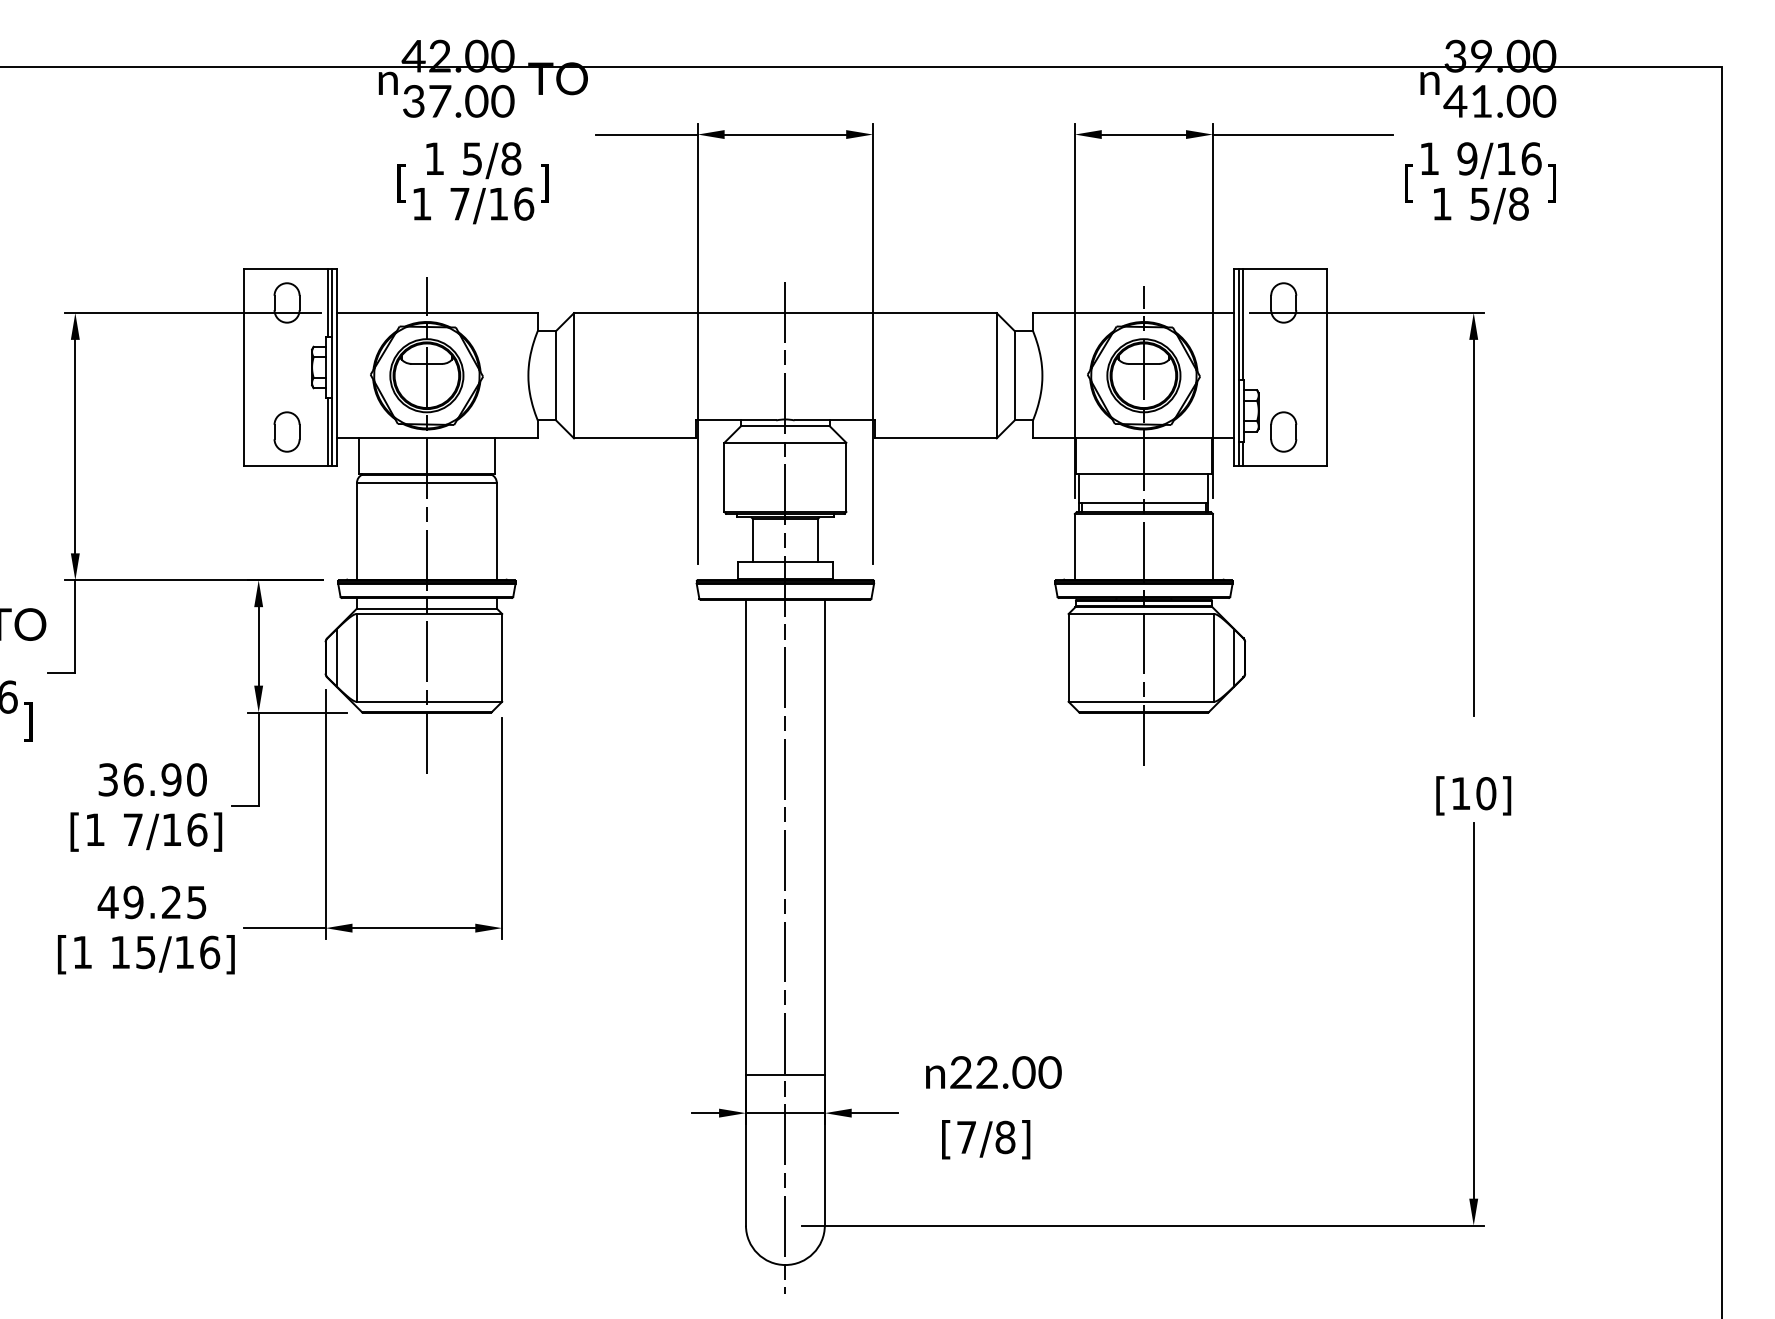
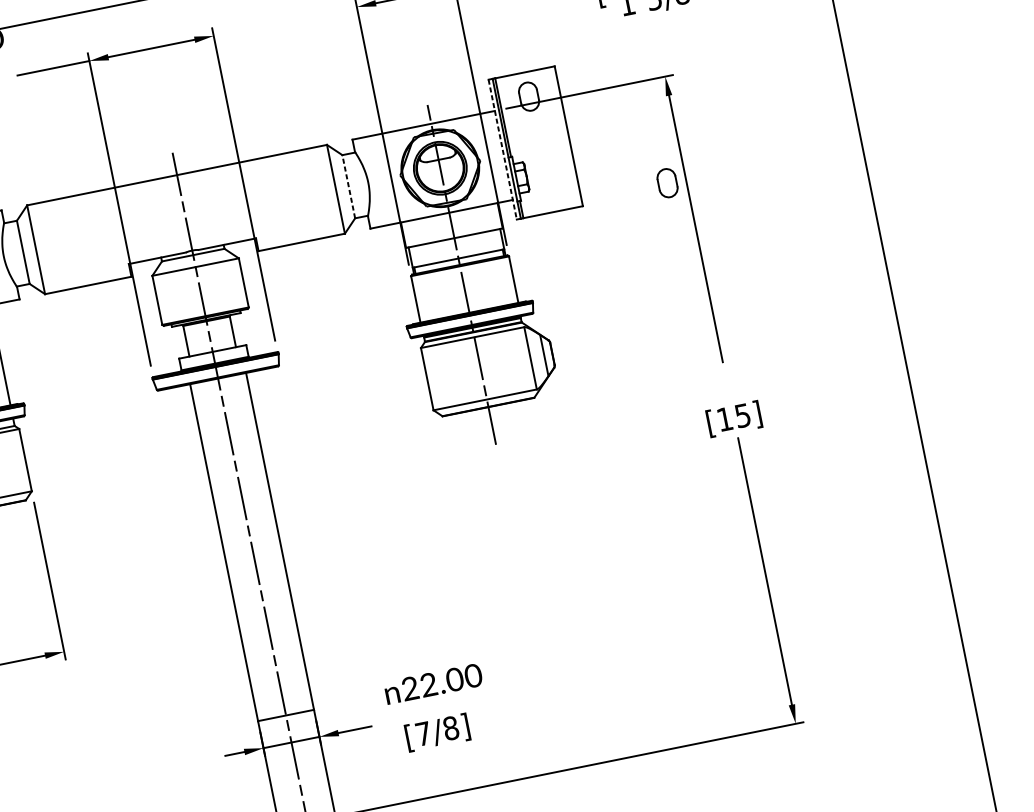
line: (1233, 367) -> (502, 149), solid -> dashed
line: (1014, 375) -> (348, 186), solid -> dashed
part: (1283, 431) -> (667, 182), moved
text: (1486, 793) -> (743, 415), [10] -> [15]

